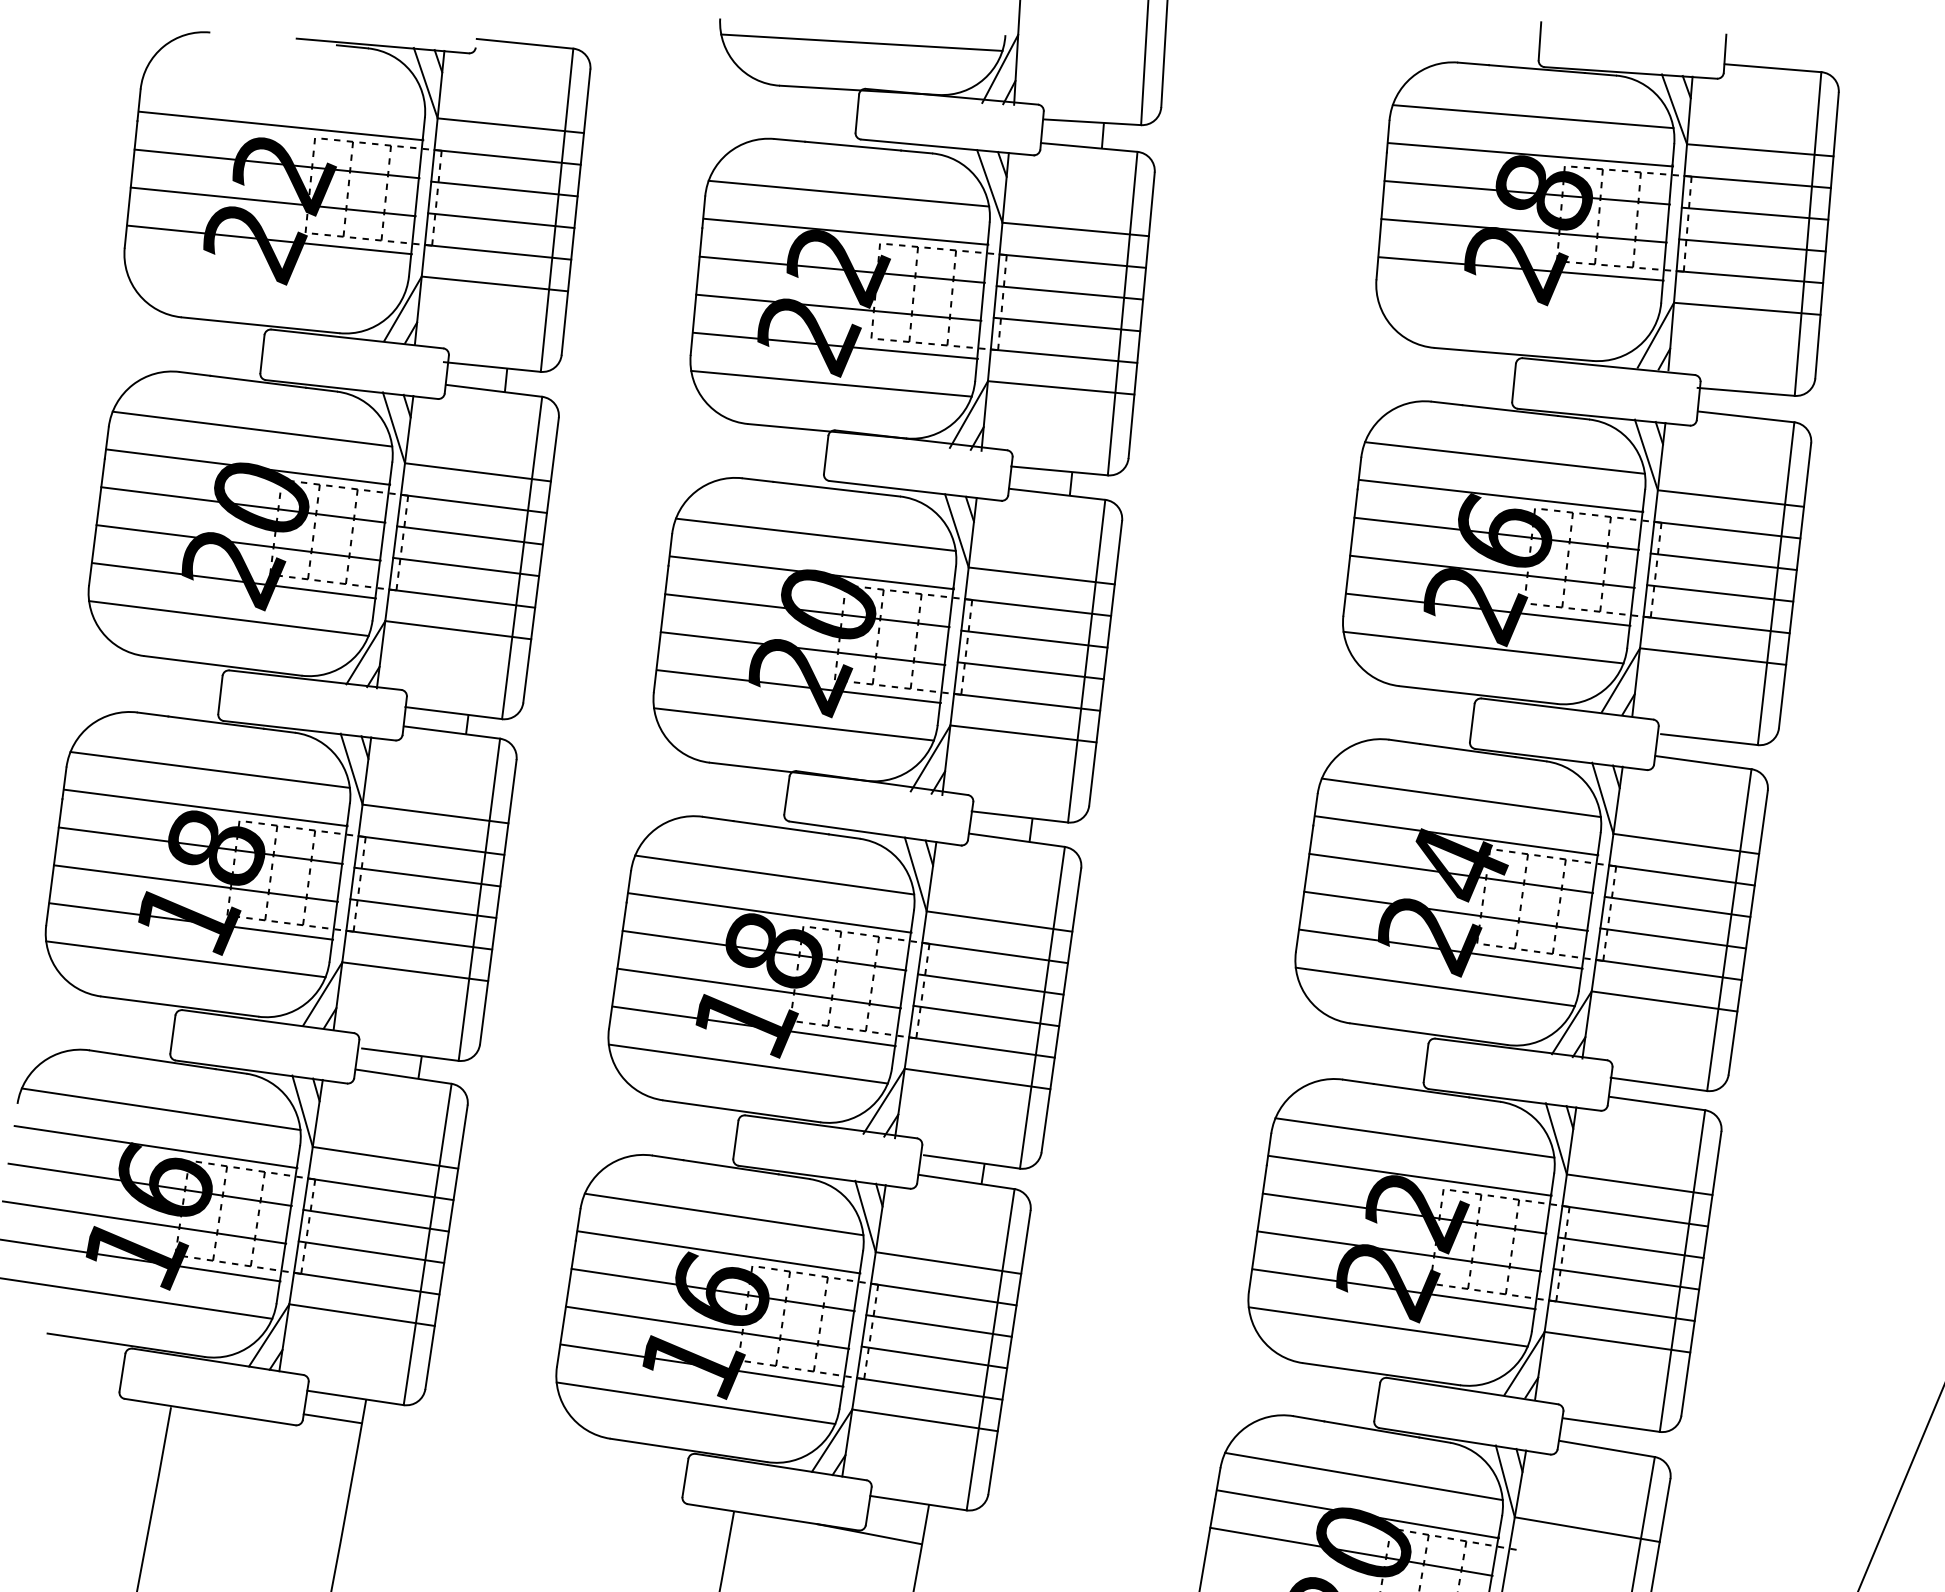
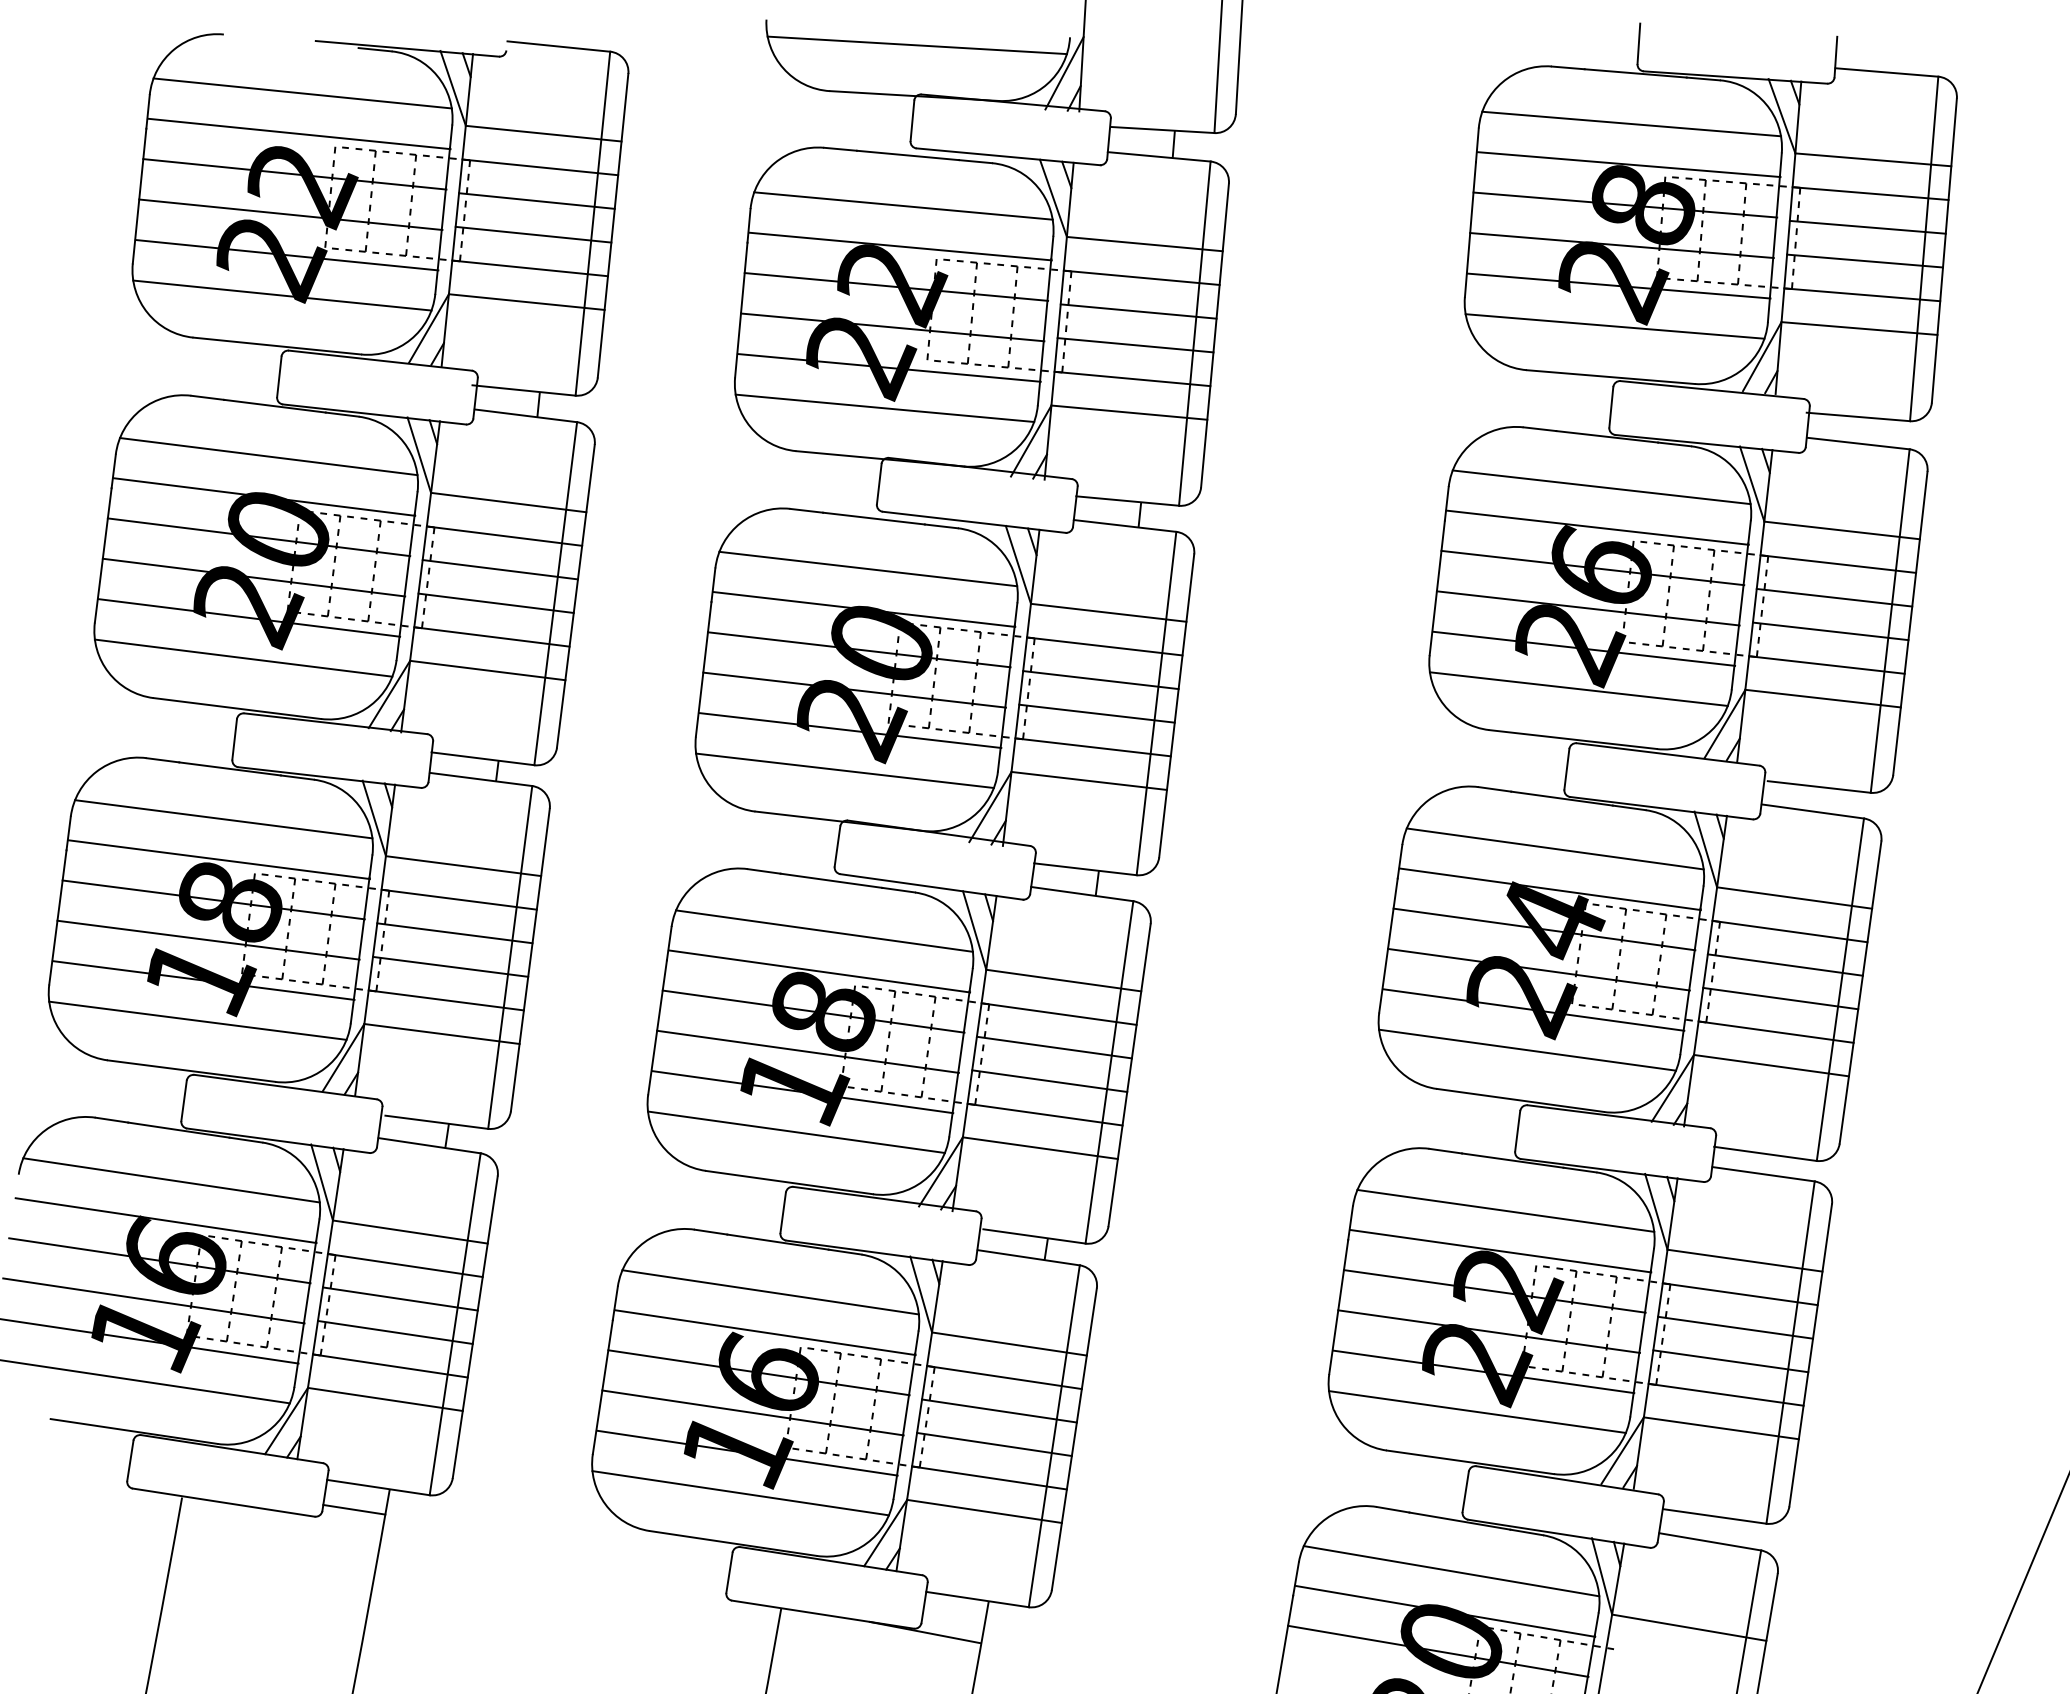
line: (284, 87) -> (302, 93), added
line: (265, 277) -> (282, 295), added
line: (1517, 306) -> (1614, 326), added

